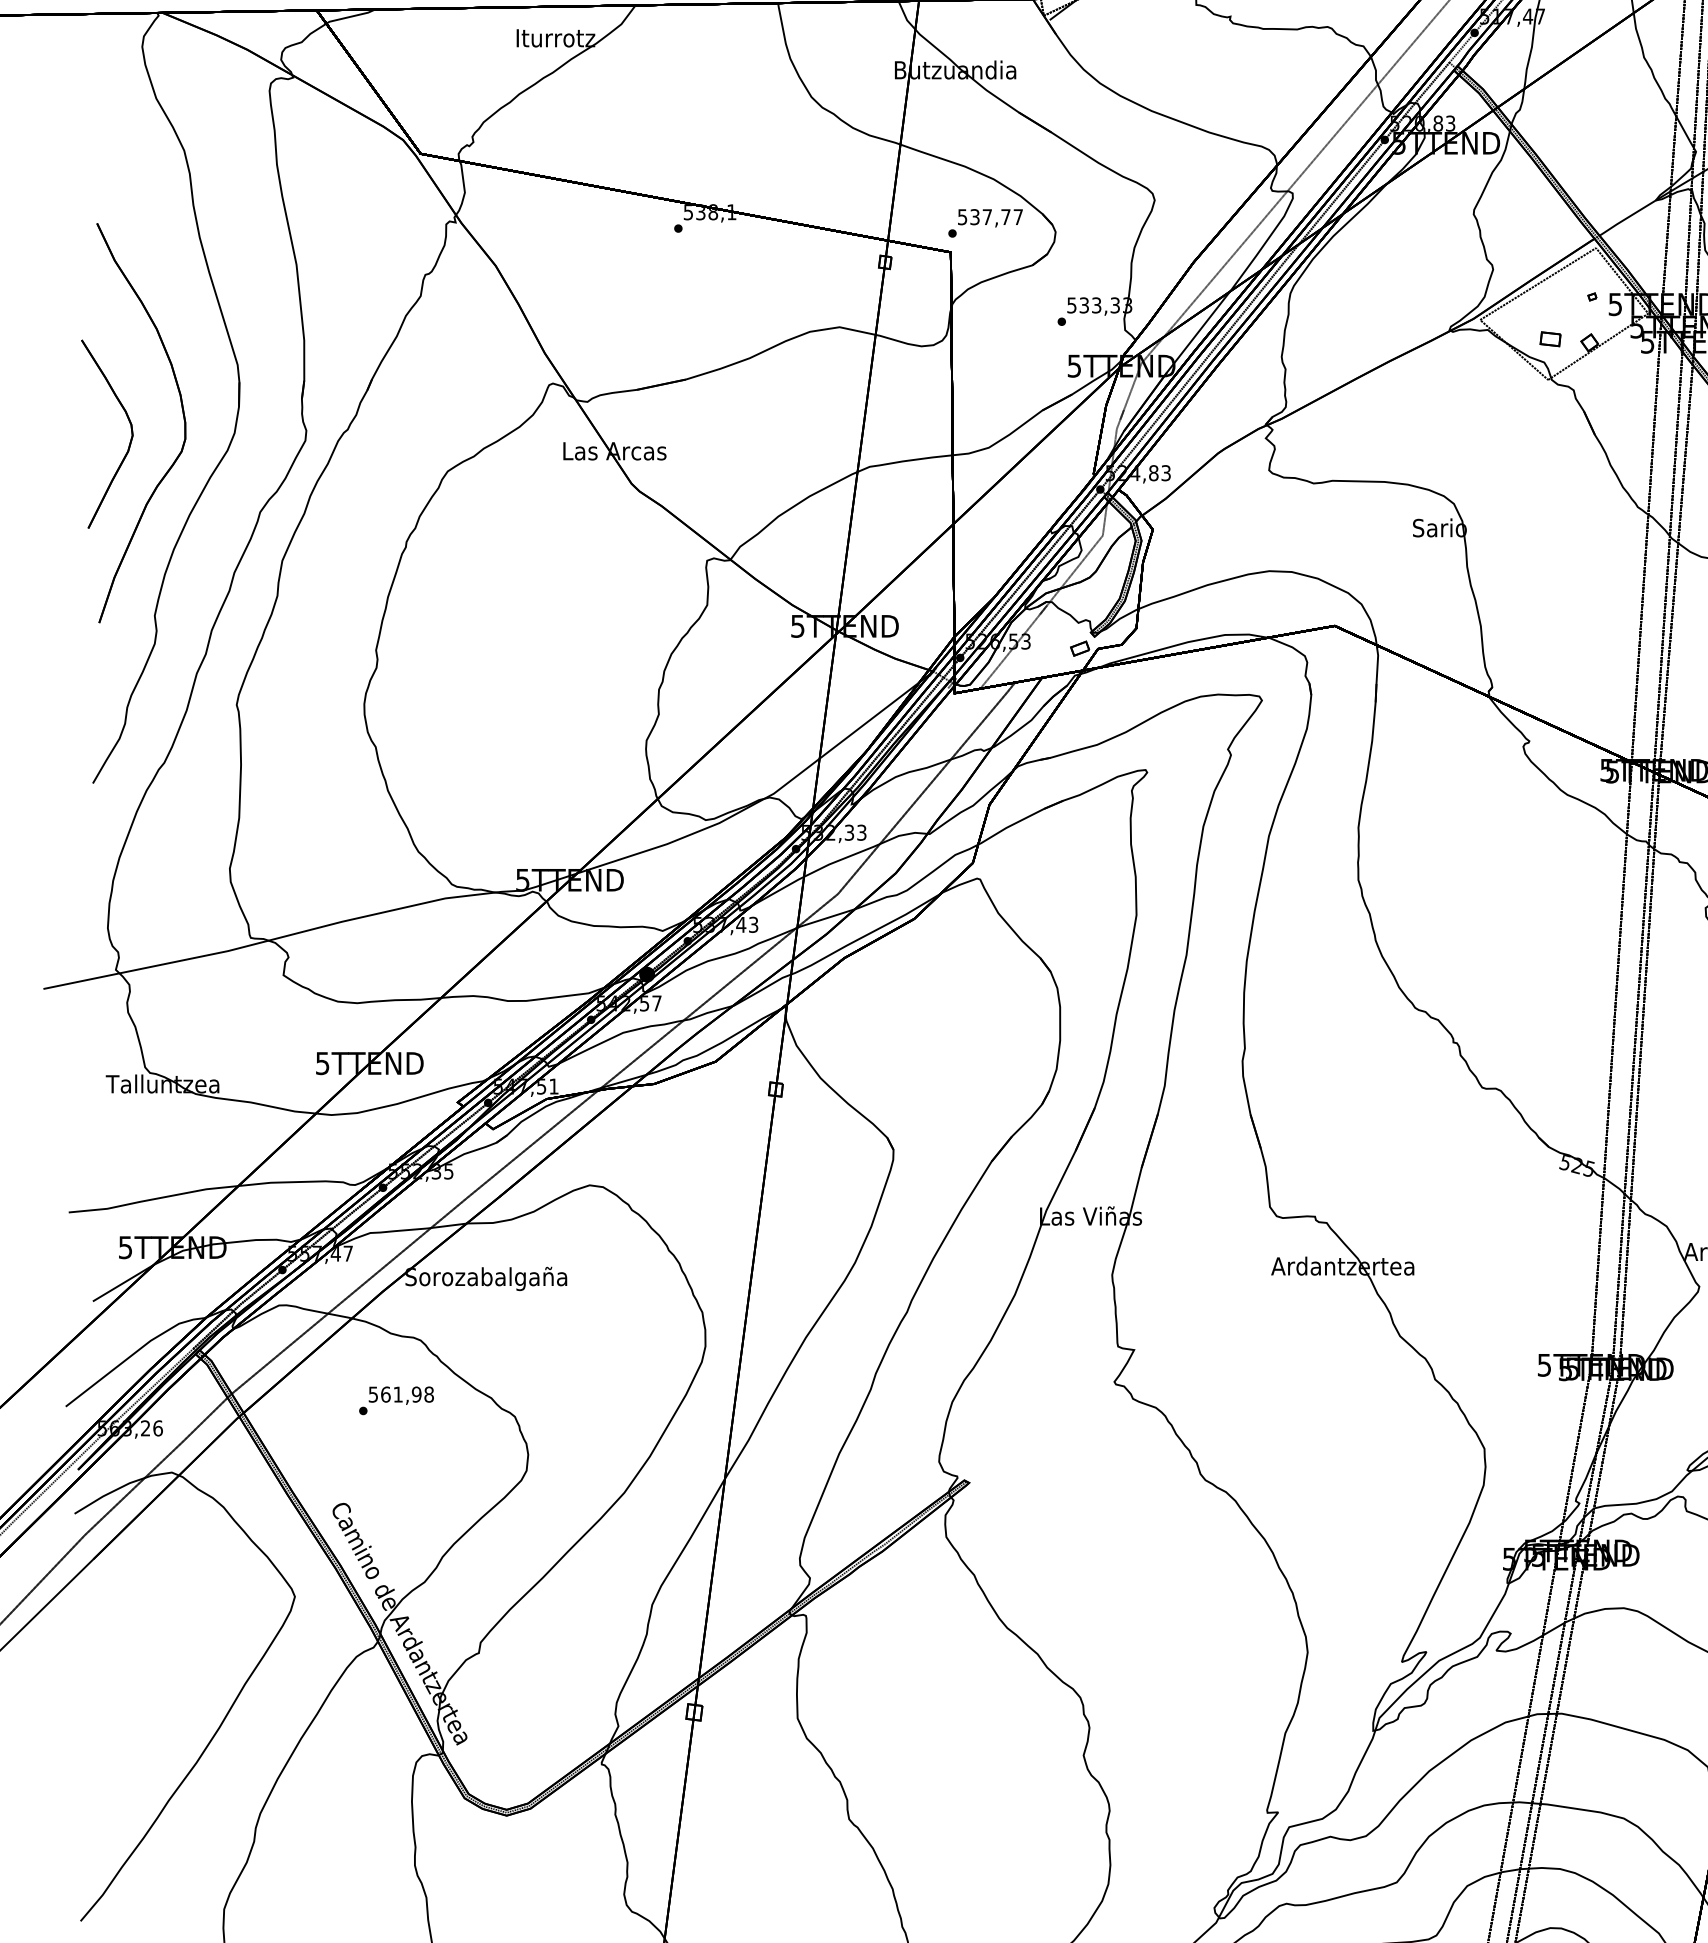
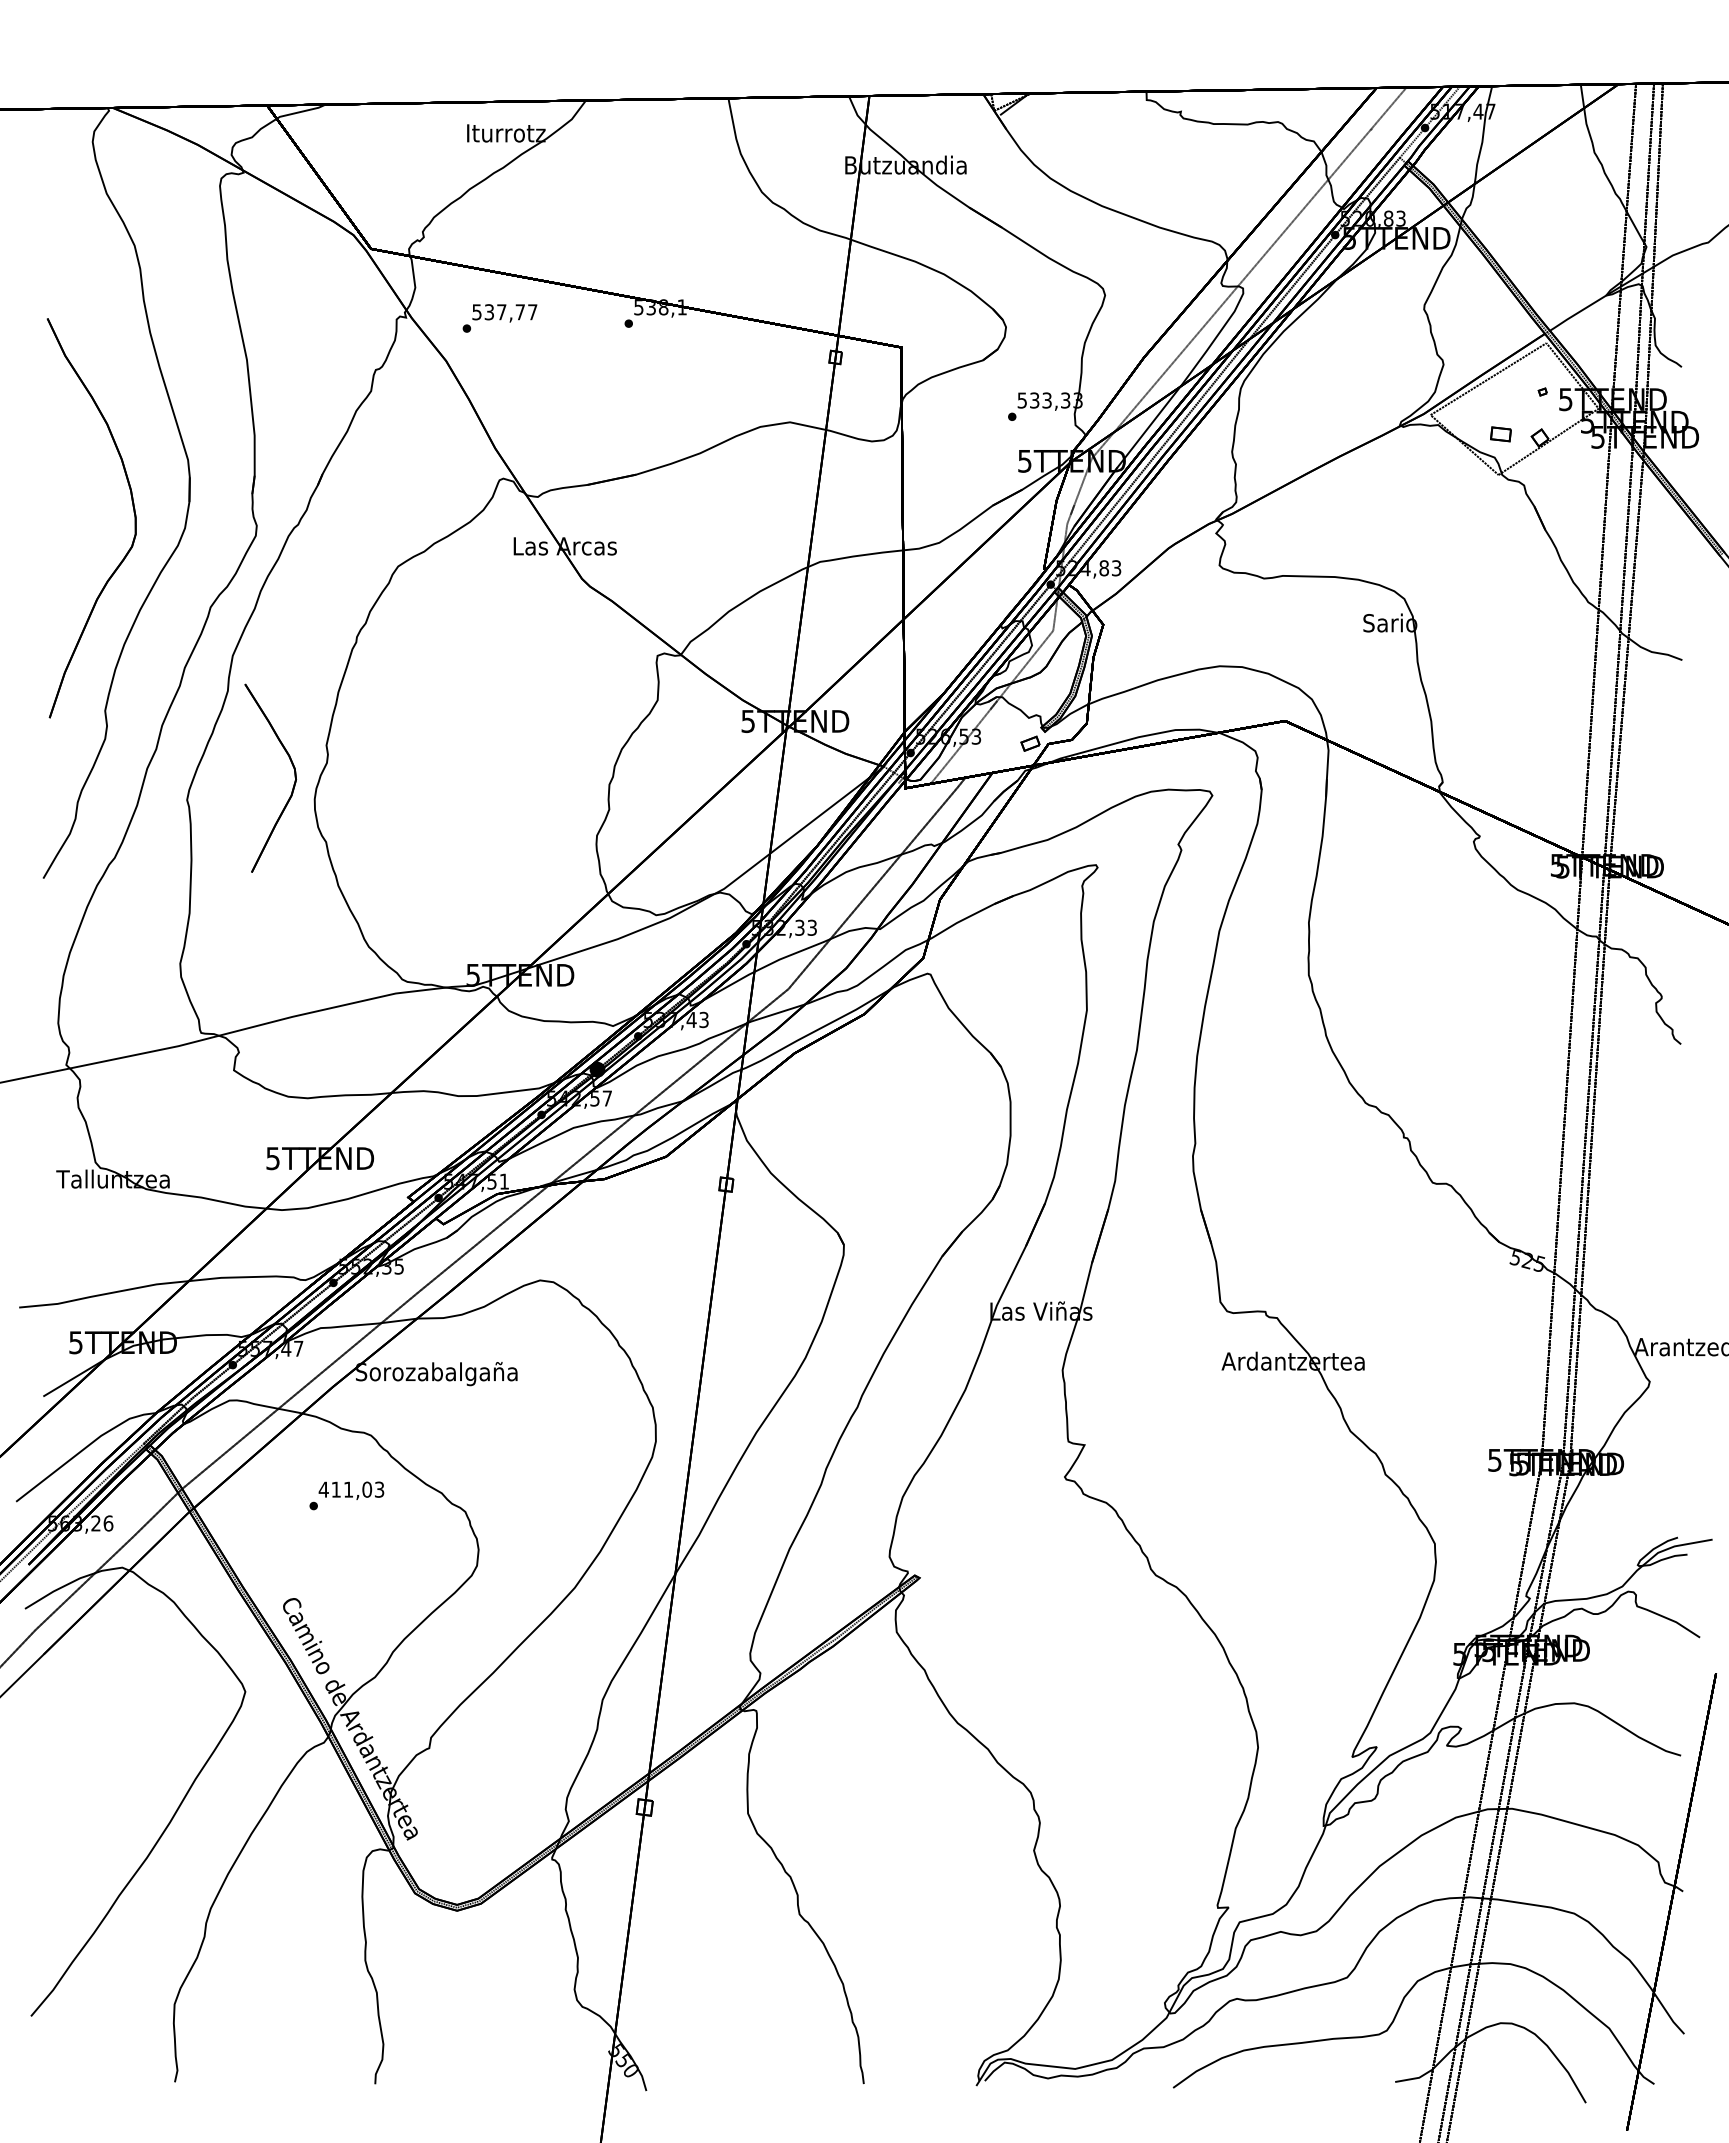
text: (985, 223) -> (499, 318), moved
part: (131, 433) -> (294, 777), moved
text: (401, 1394) -> (351, 1489), 561,98 -> 411,03

